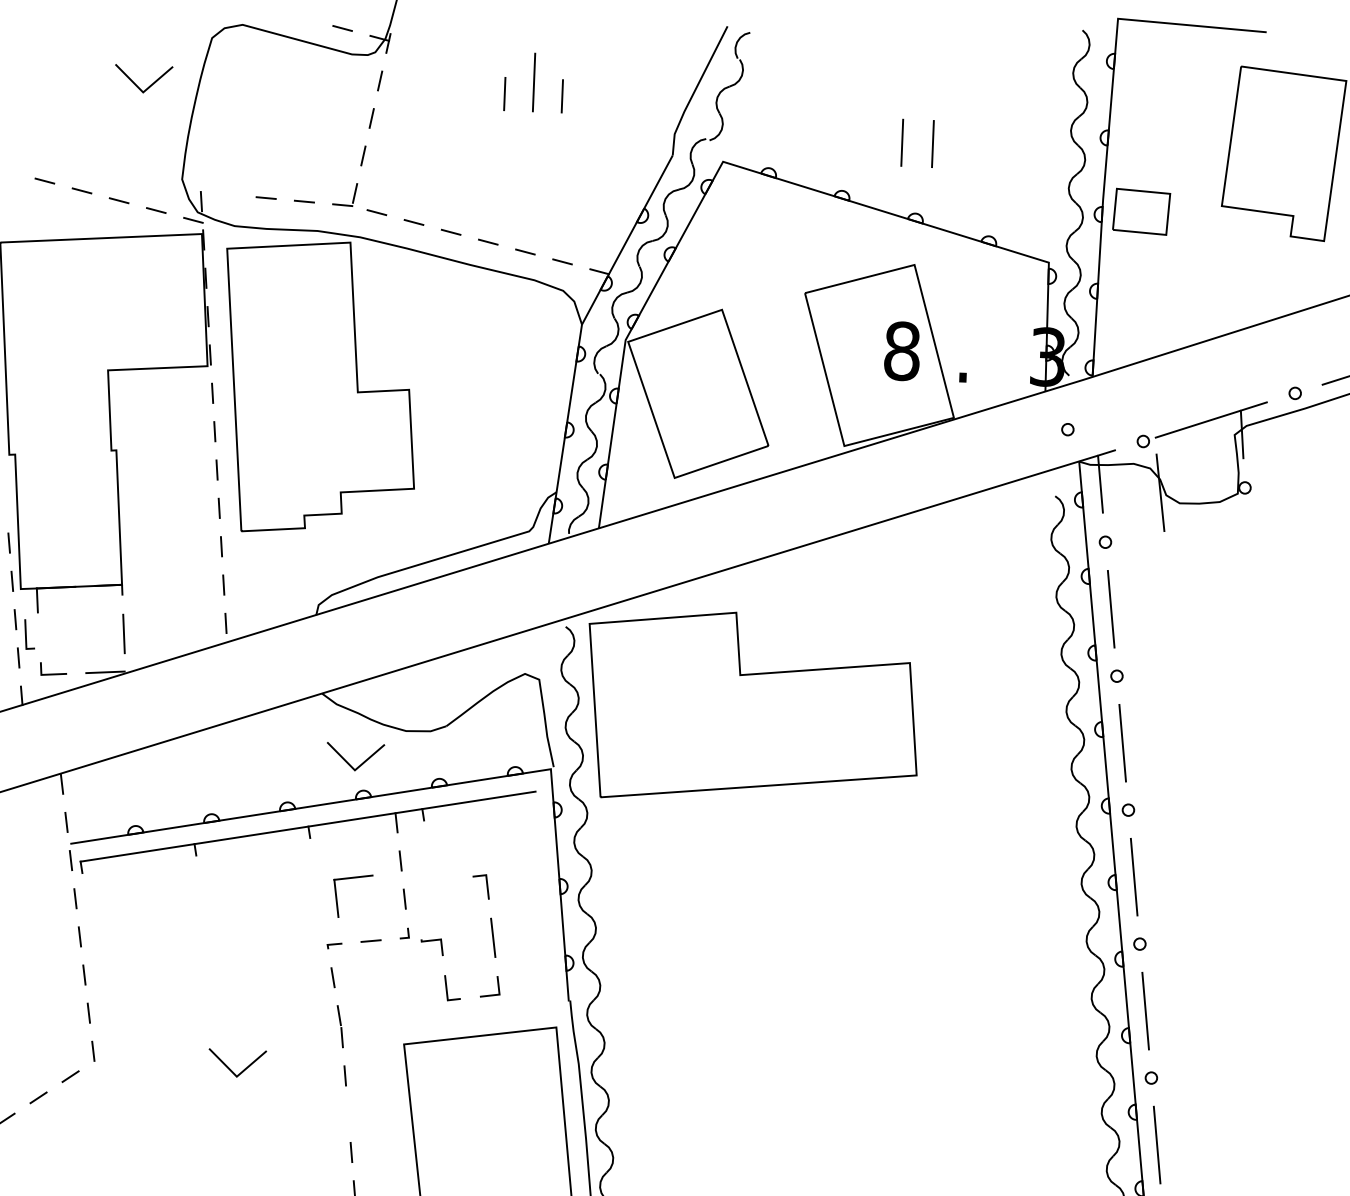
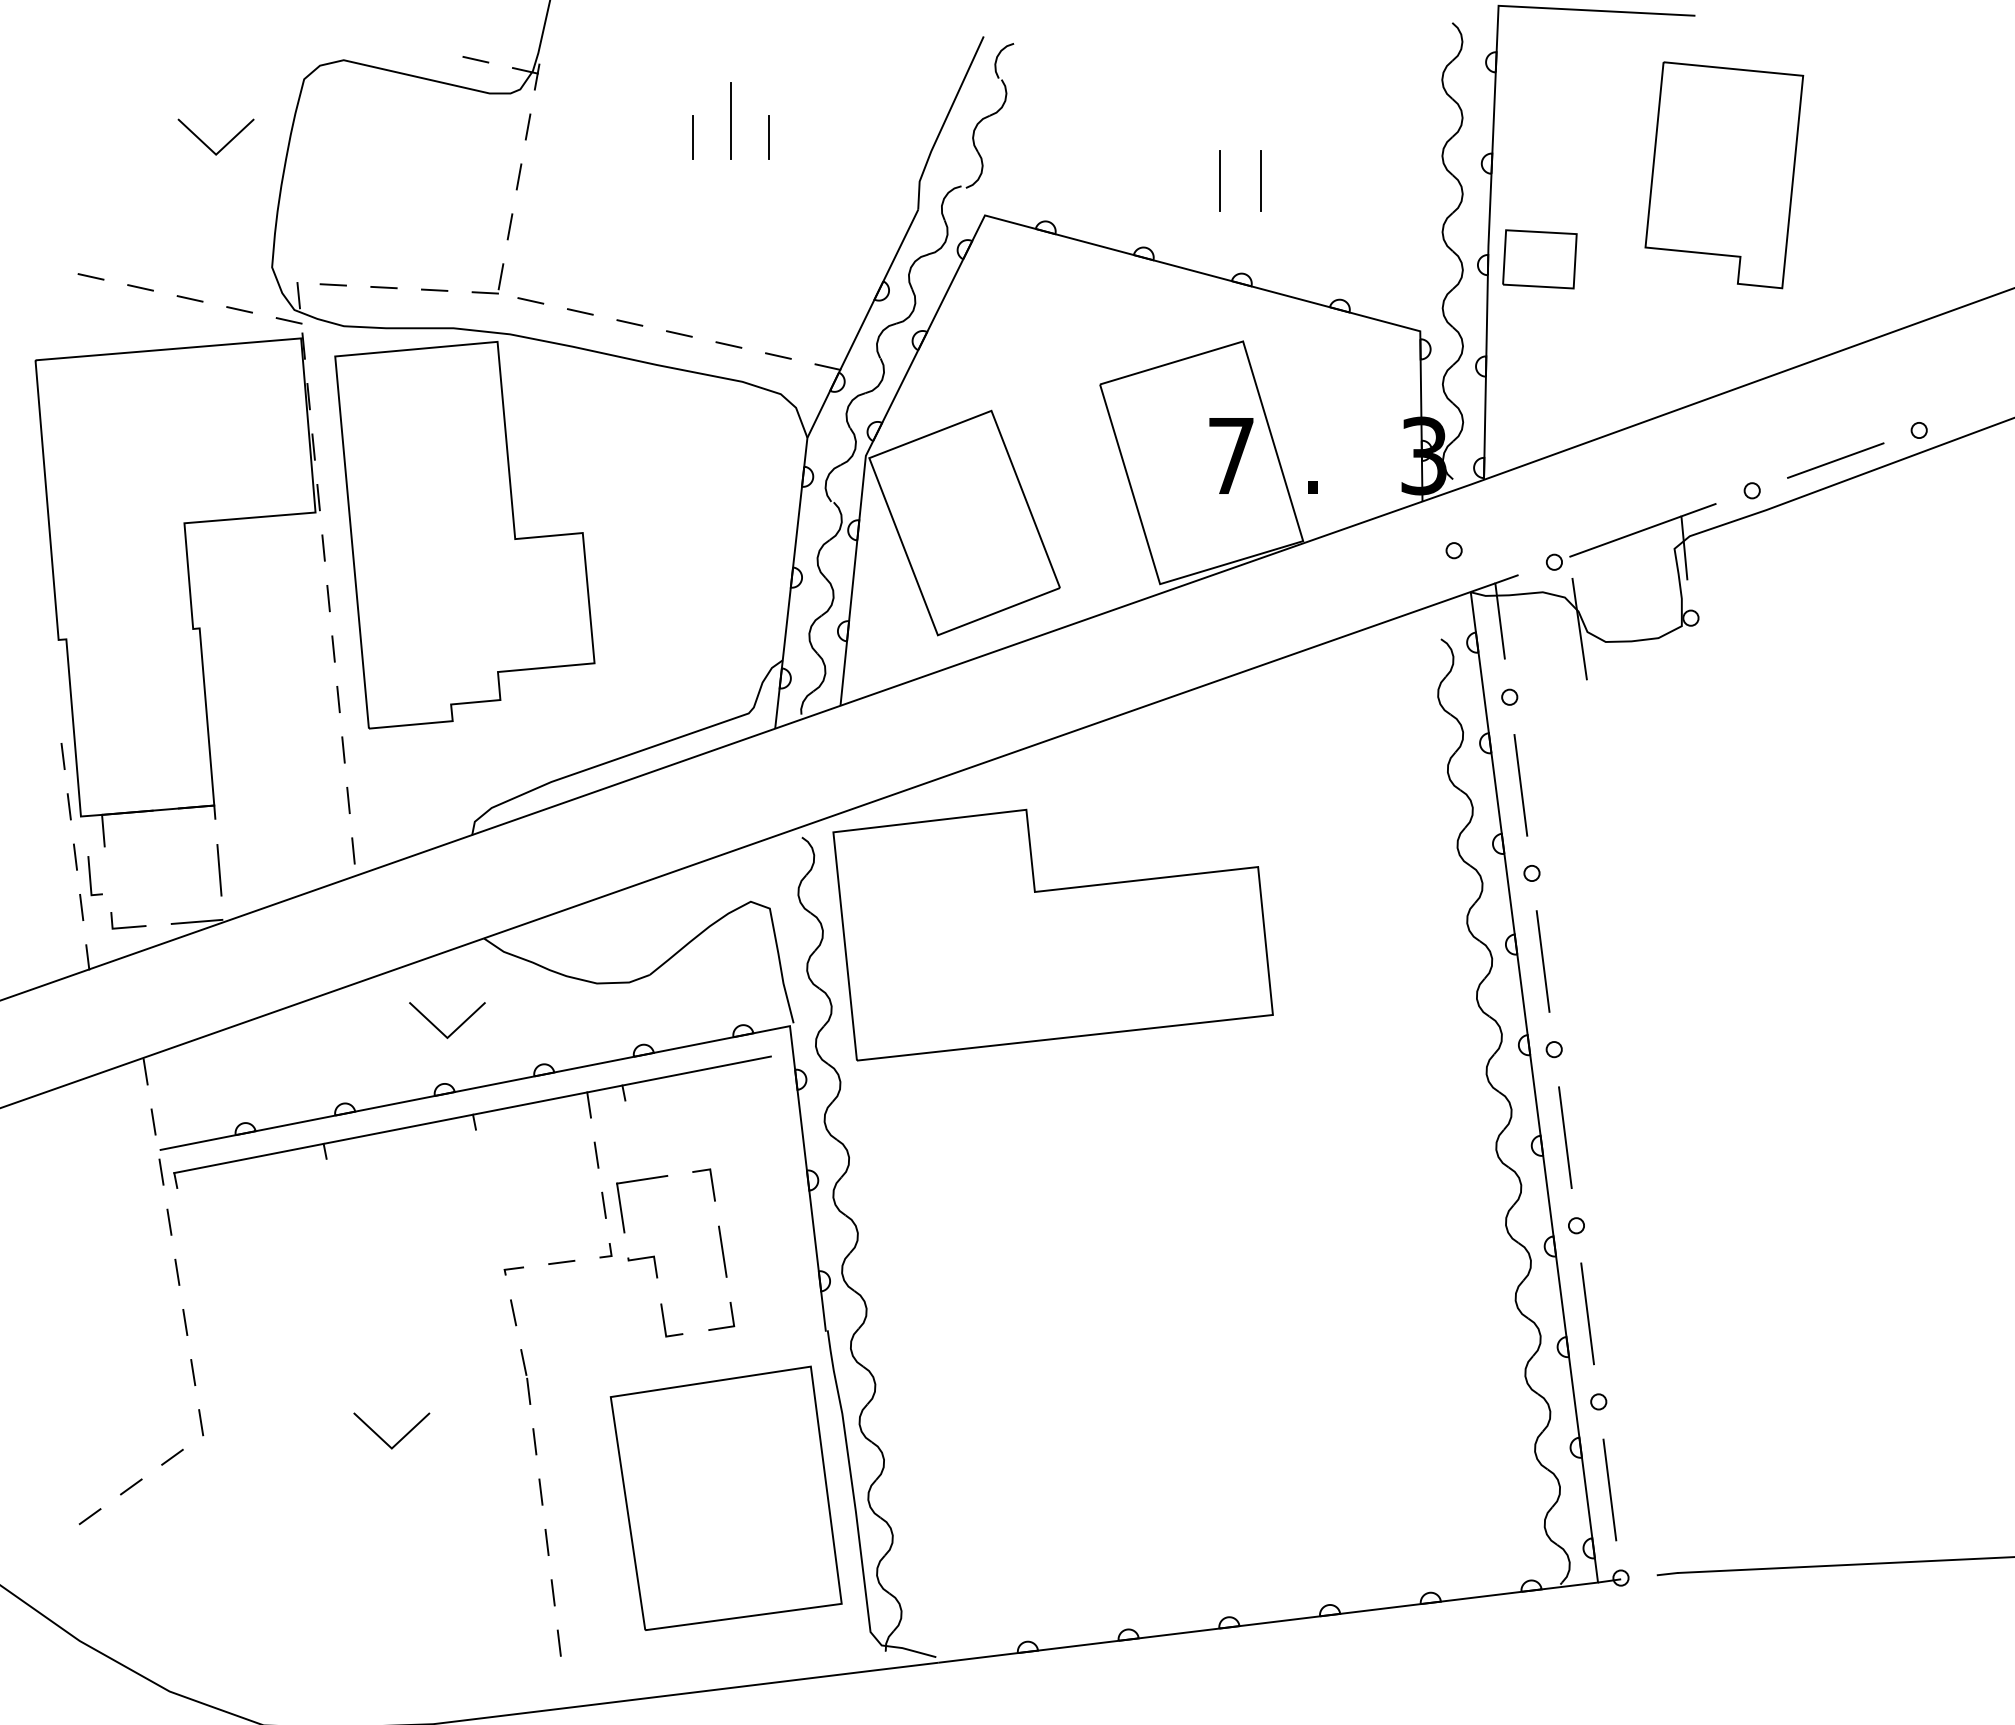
line: (227, 194) -> (332, 284), added
text: (902, 350) -> (1231, 455), 8 -> 7
line: (348, 762) -> (438, 1028), moved
part: (337, 895) -> (621, 1204), moved
line: (348, 1113) -> (540, 1491), added

